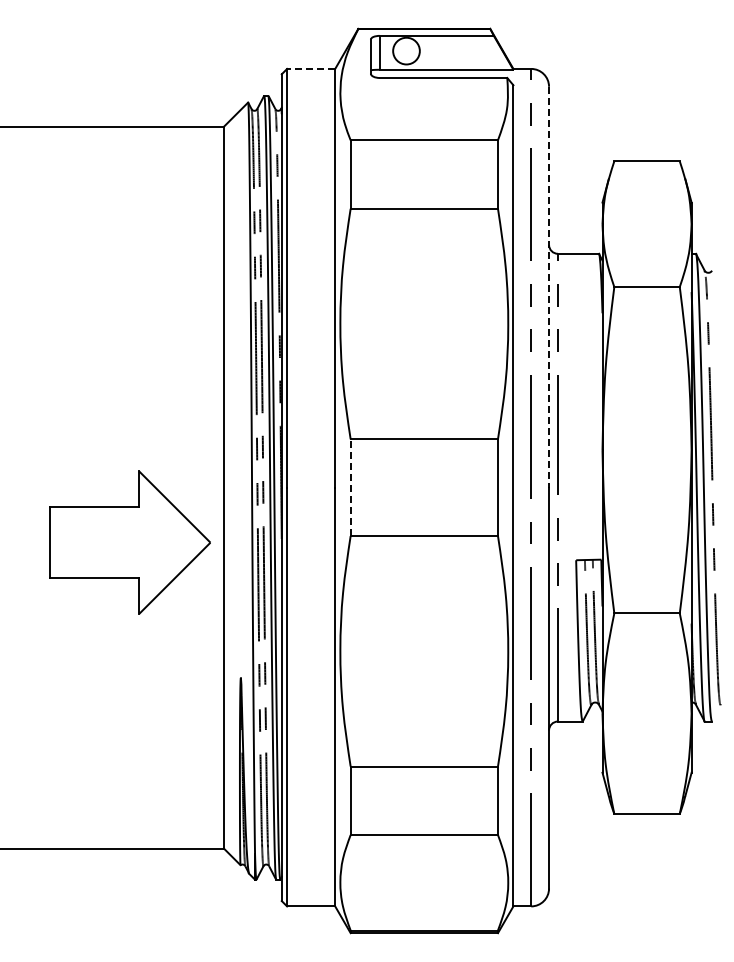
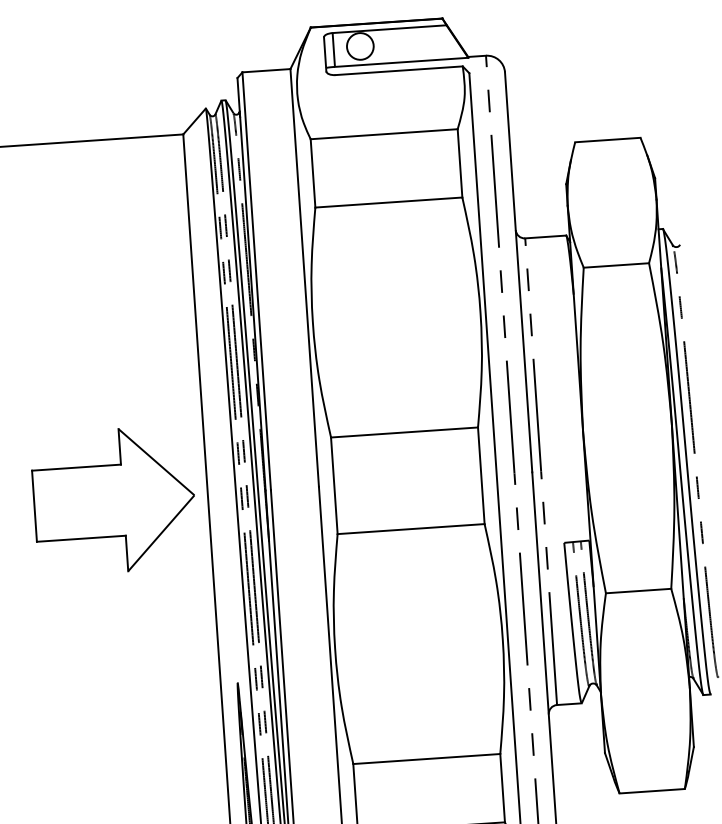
line: (310, 68) -> (265, 70), dashed -> solid
line: (549, 287) -> (519, 272), dashed -> solid
line: (350, 487) -> (334, 485), dashed -> solid
part: (129, 542) -> (113, 500), moved

